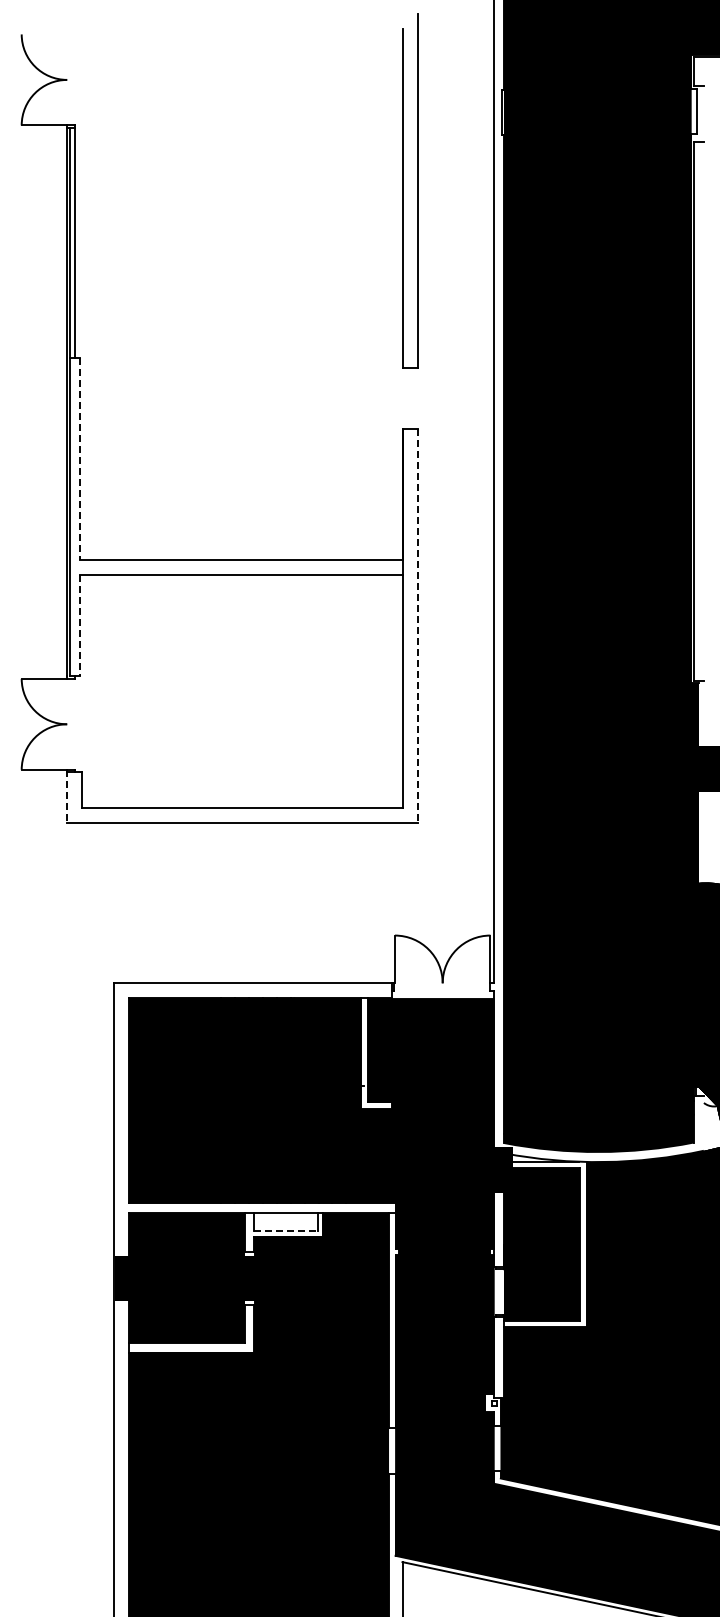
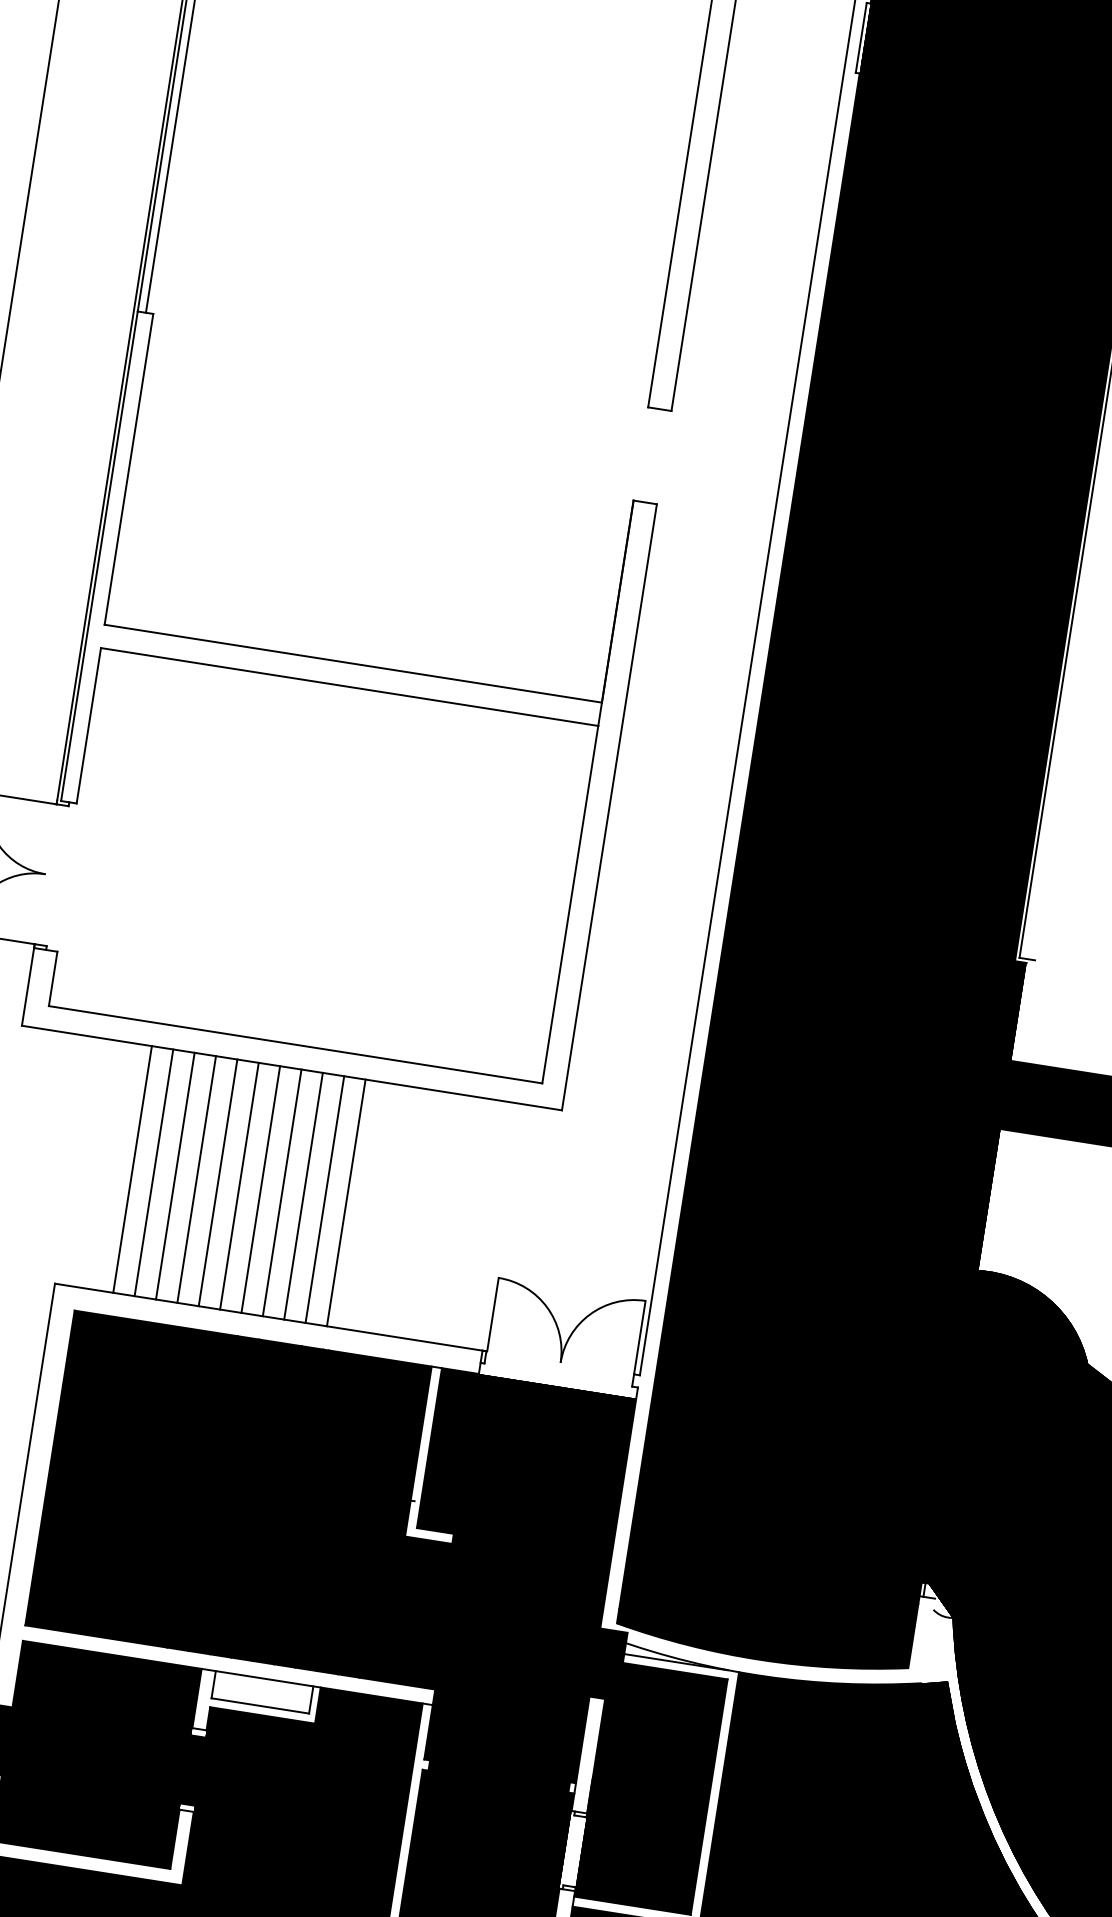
line: (79, 459) -> (128, 470), dashed -> solid
line: (79, 625) -> (88, 725), dashed -> solid
line: (418, 626) -> (609, 808), dashed -> solid
line: (67, 796) -> (28, 985), dashed -> solid
line: (151, 902) -> (132, 1168), added
line: (165, 902) -> (153, 1171), added
line: (179, 902) -> (175, 1175), added
line: (193, 902) -> (196, 1178), added
line: (207, 902) -> (218, 1181), added
line: (221, 902) -> (240, 1185), added
line: (235, 902) -> (261, 1188), added
line: (249, 902) -> (283, 1192), added
line: (262, 902) -> (303, 1195), added
line: (276, 902) -> (324, 1198), added
line: (290, 902) -> (346, 1201), added
line: (286, 1230) -> (260, 1705), dashed -> solid

